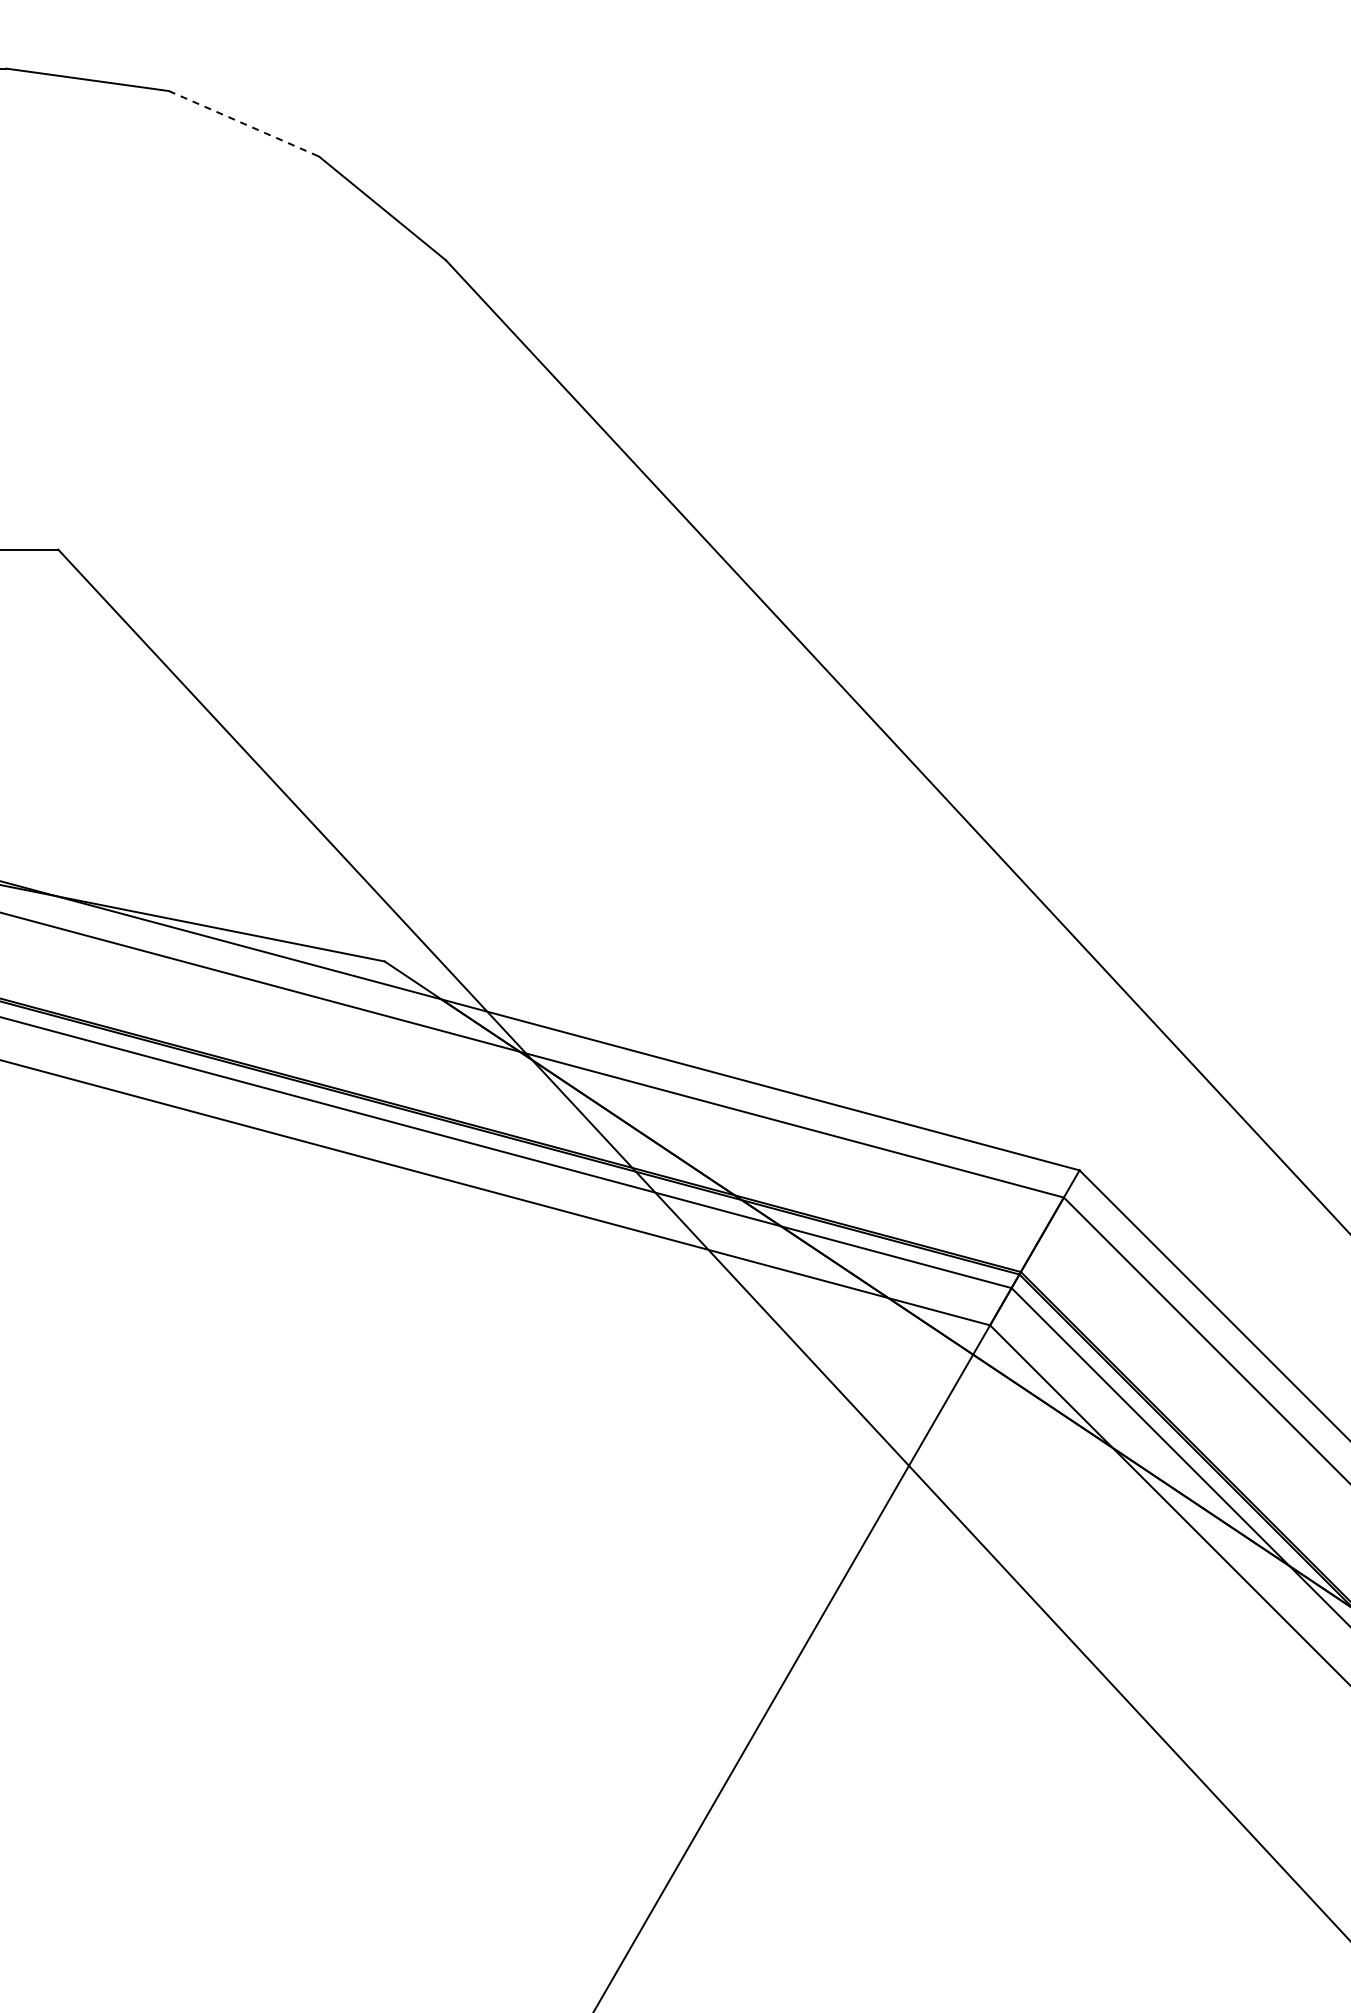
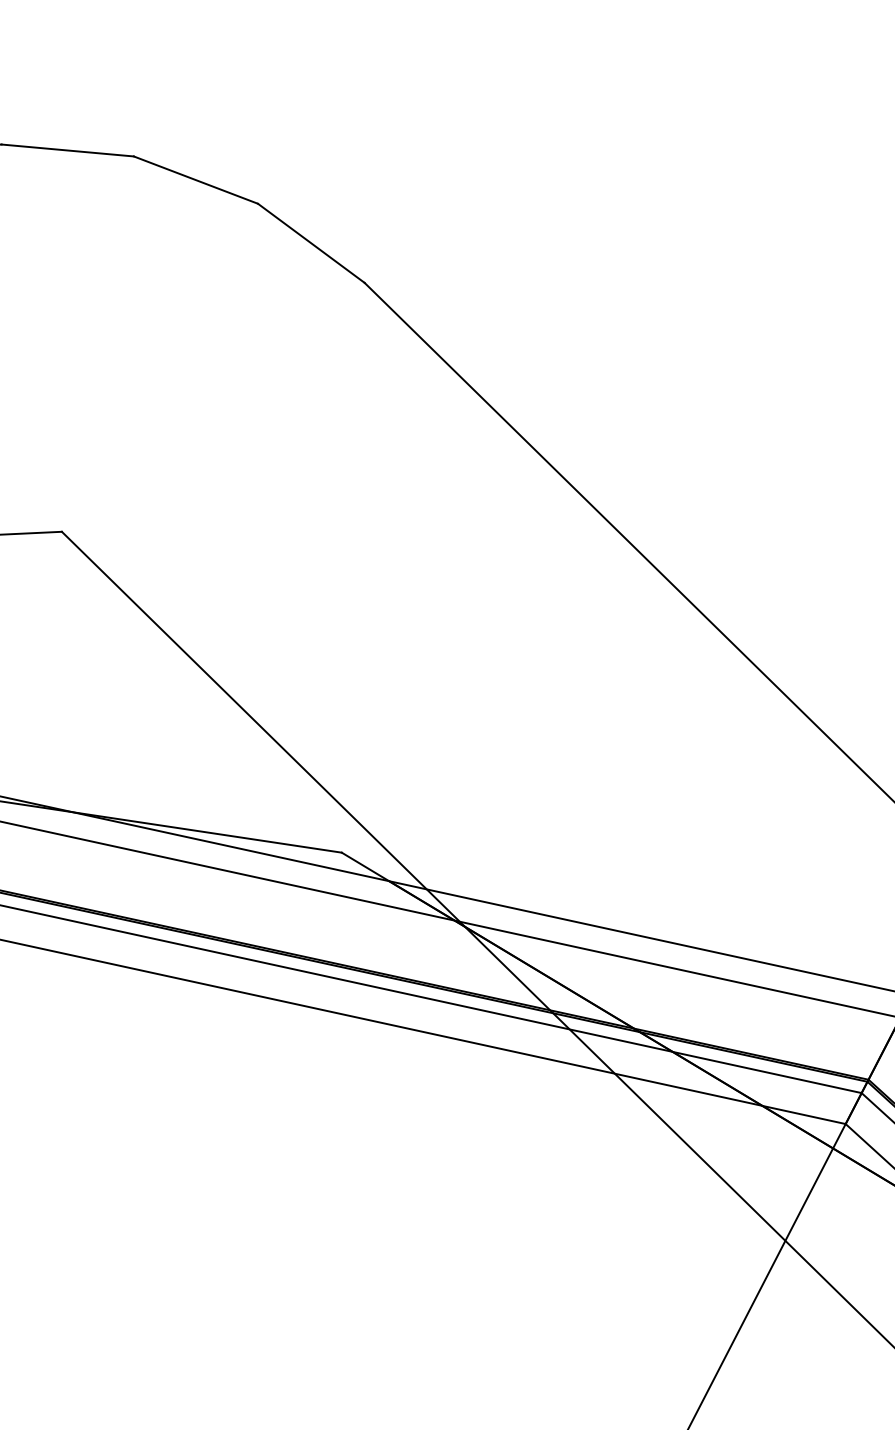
line: (243, 123) -> (195, 179), dashed -> solid

